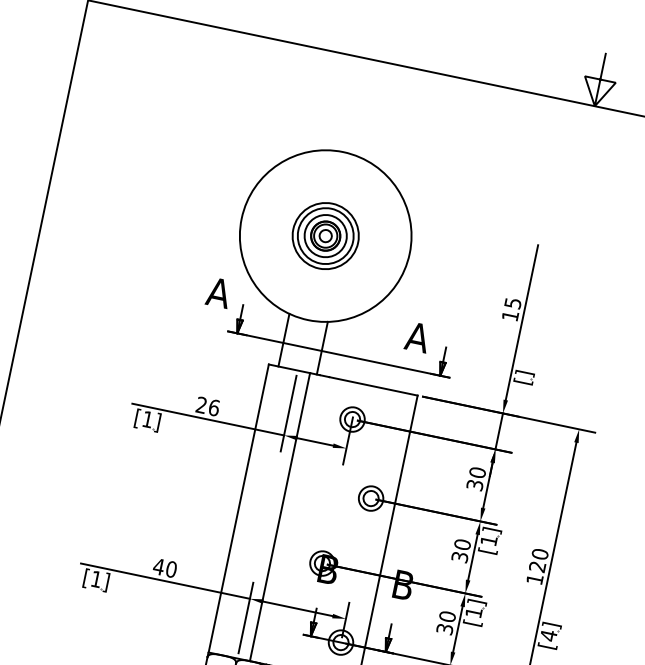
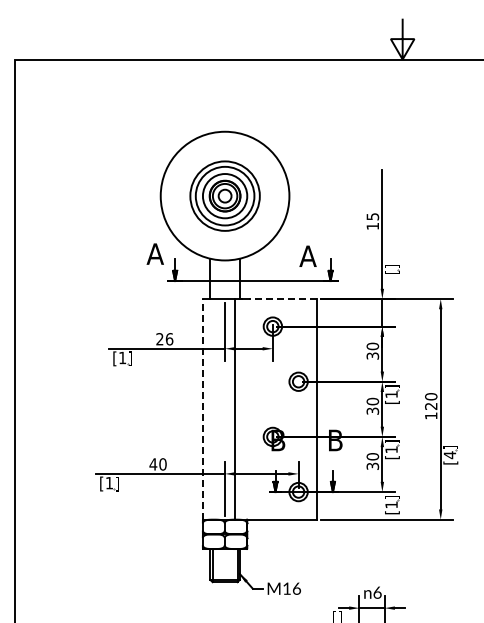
part: (325, 235) -> (224, 195), size x1.4
line: (373, 387) -> (283, 299), solid -> dashed
line: (239, 507) -> (203, 408), solid -> dashed

